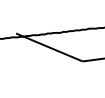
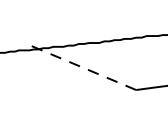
line: (48, 47) -> (79, 67), solid -> dashed

